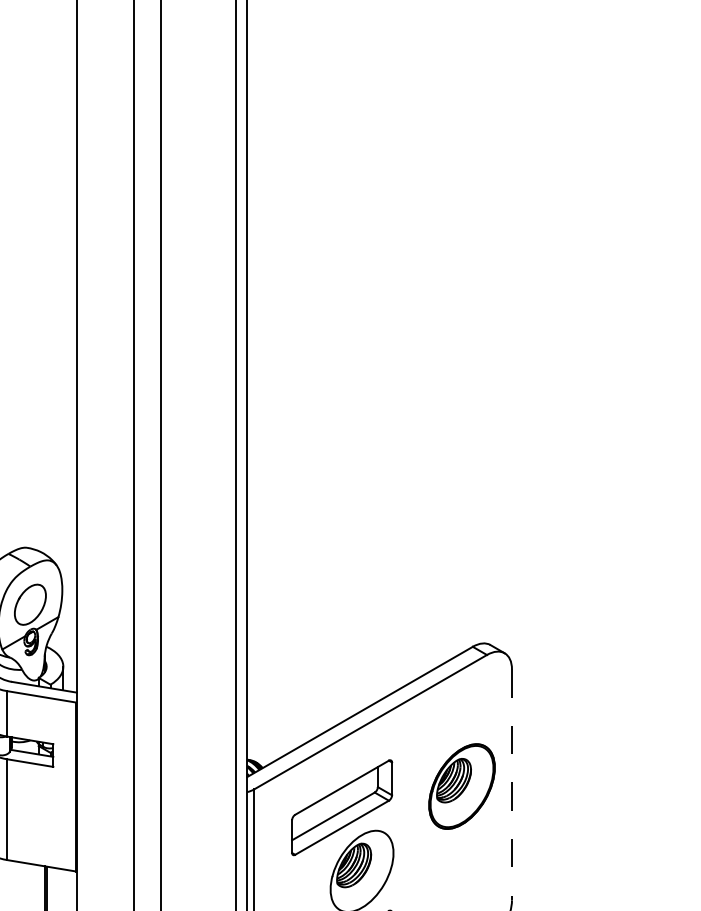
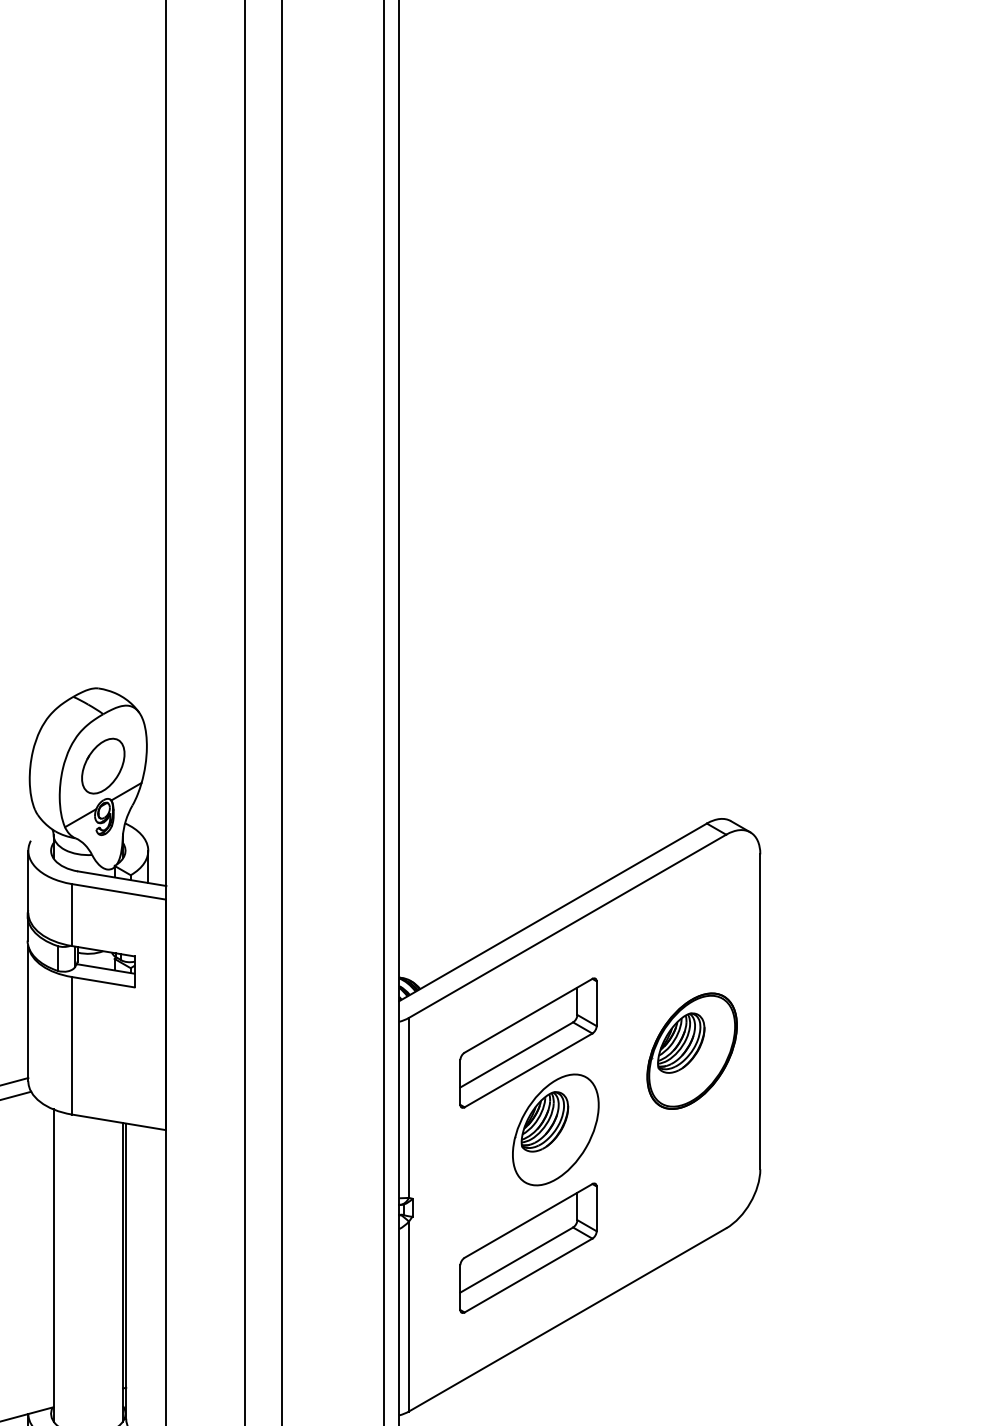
line: (512, 785) -> (760, 1012), dashed -> solid
part: (461, 786) -> (691, 1050), moved

